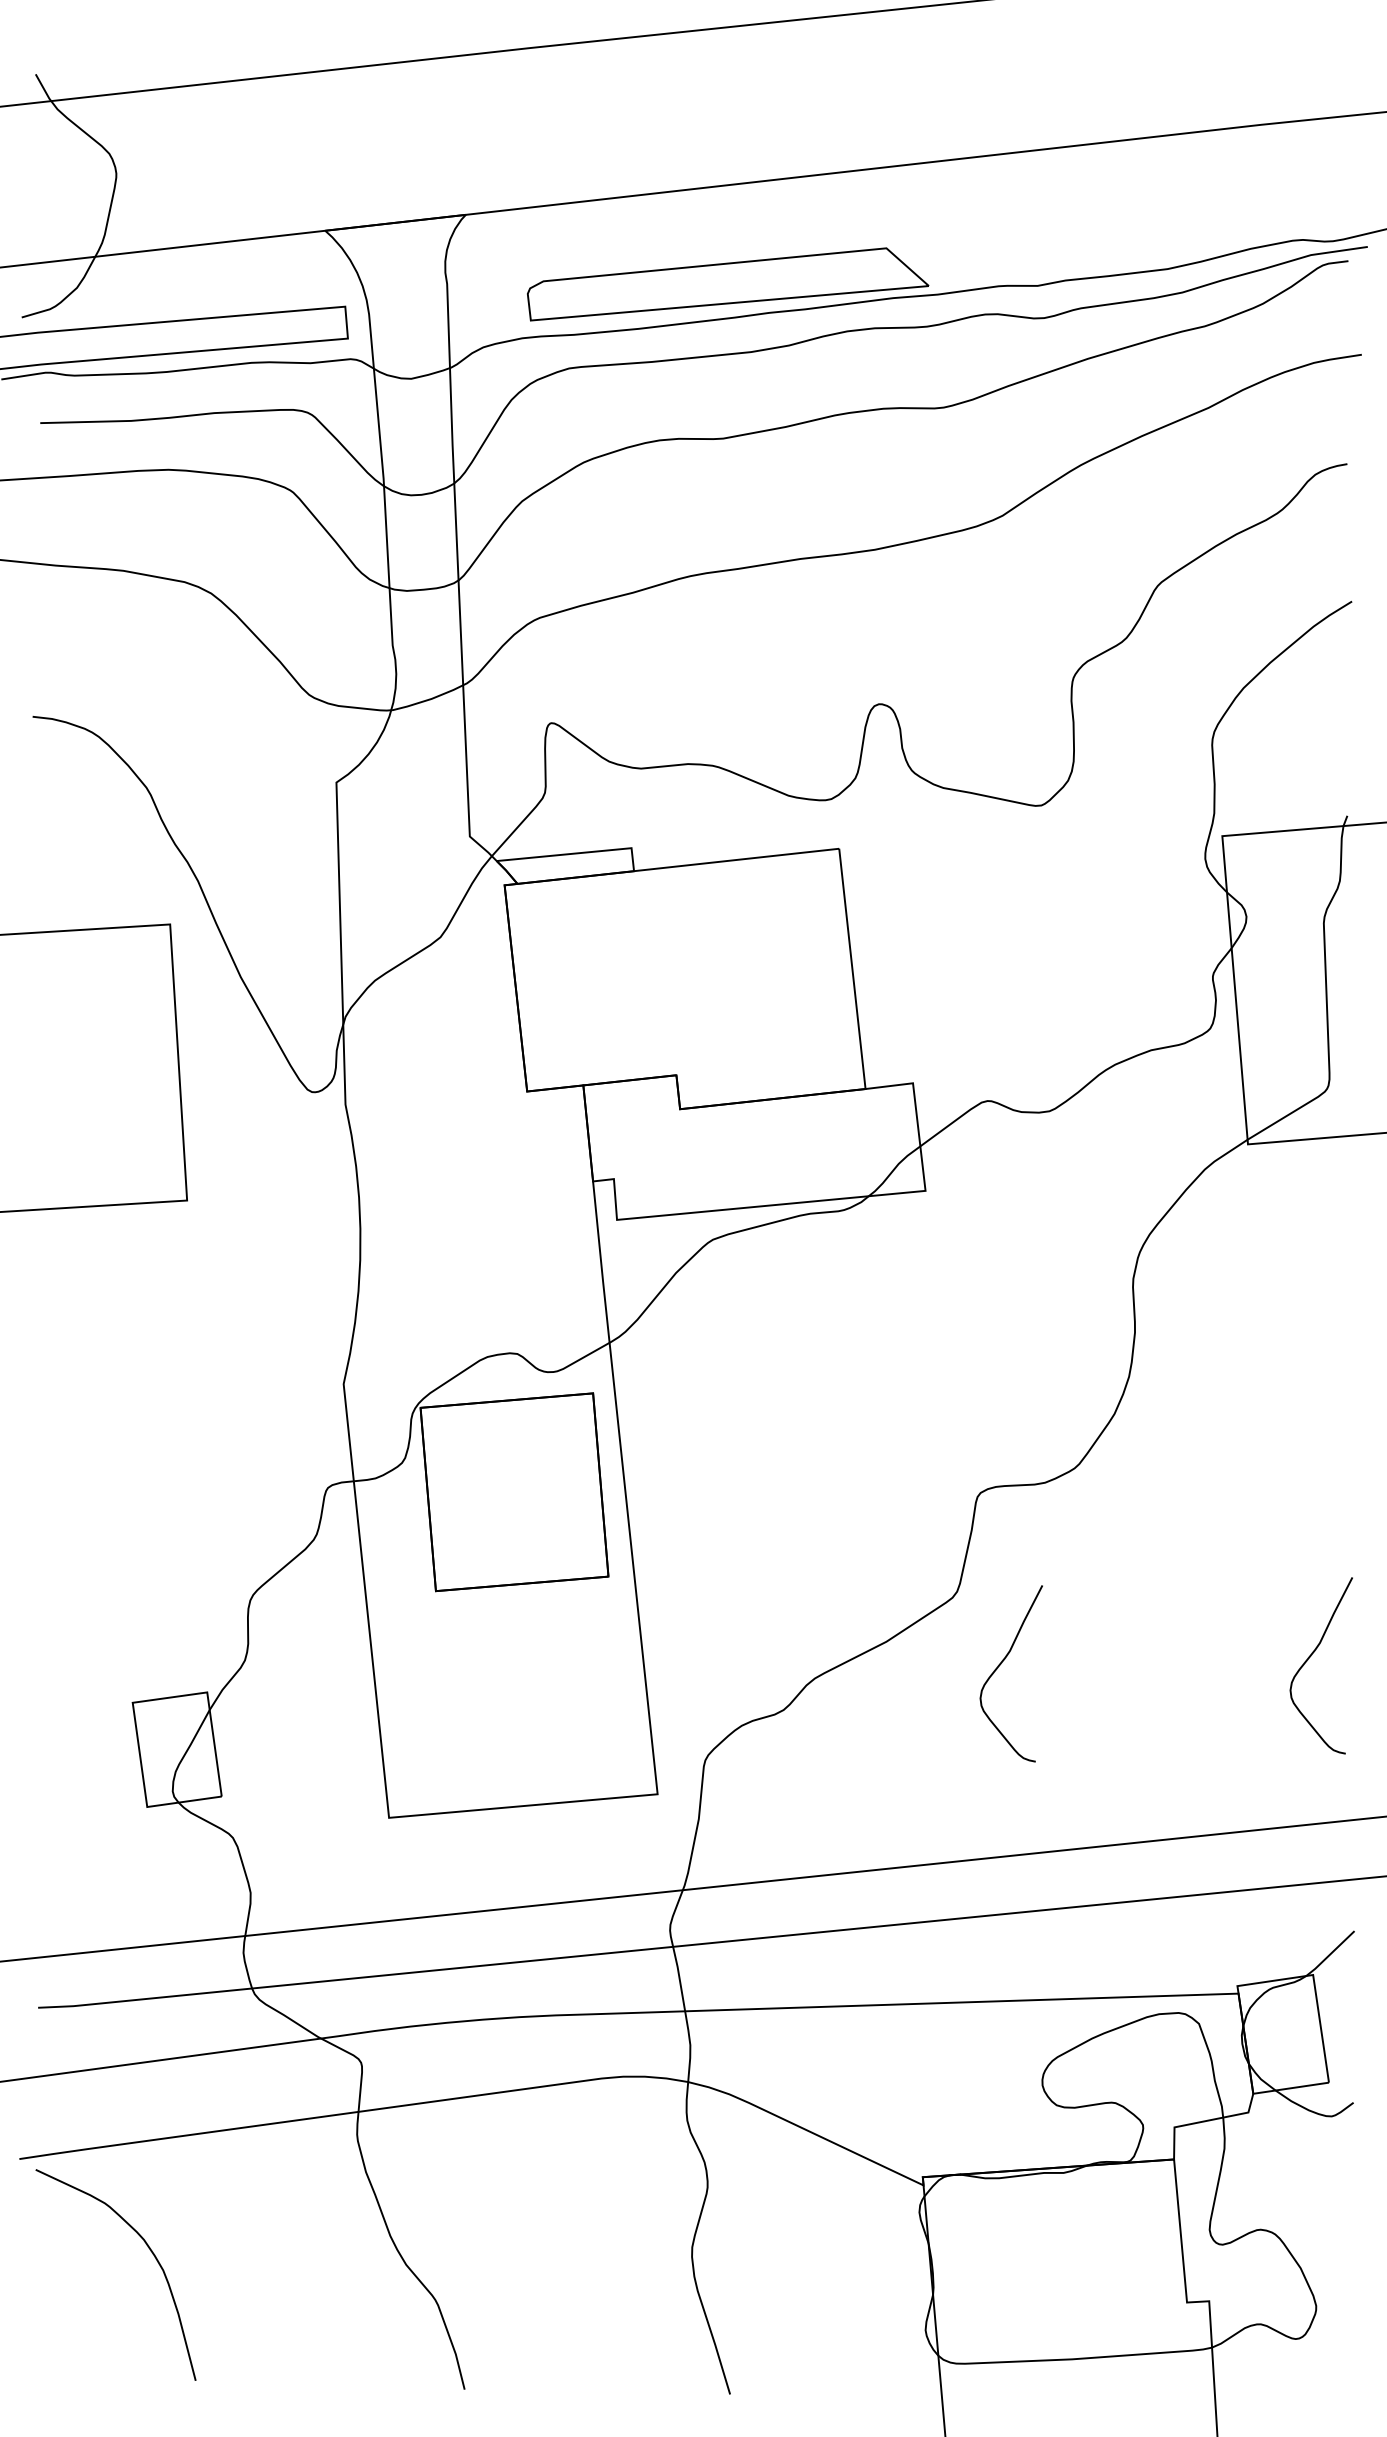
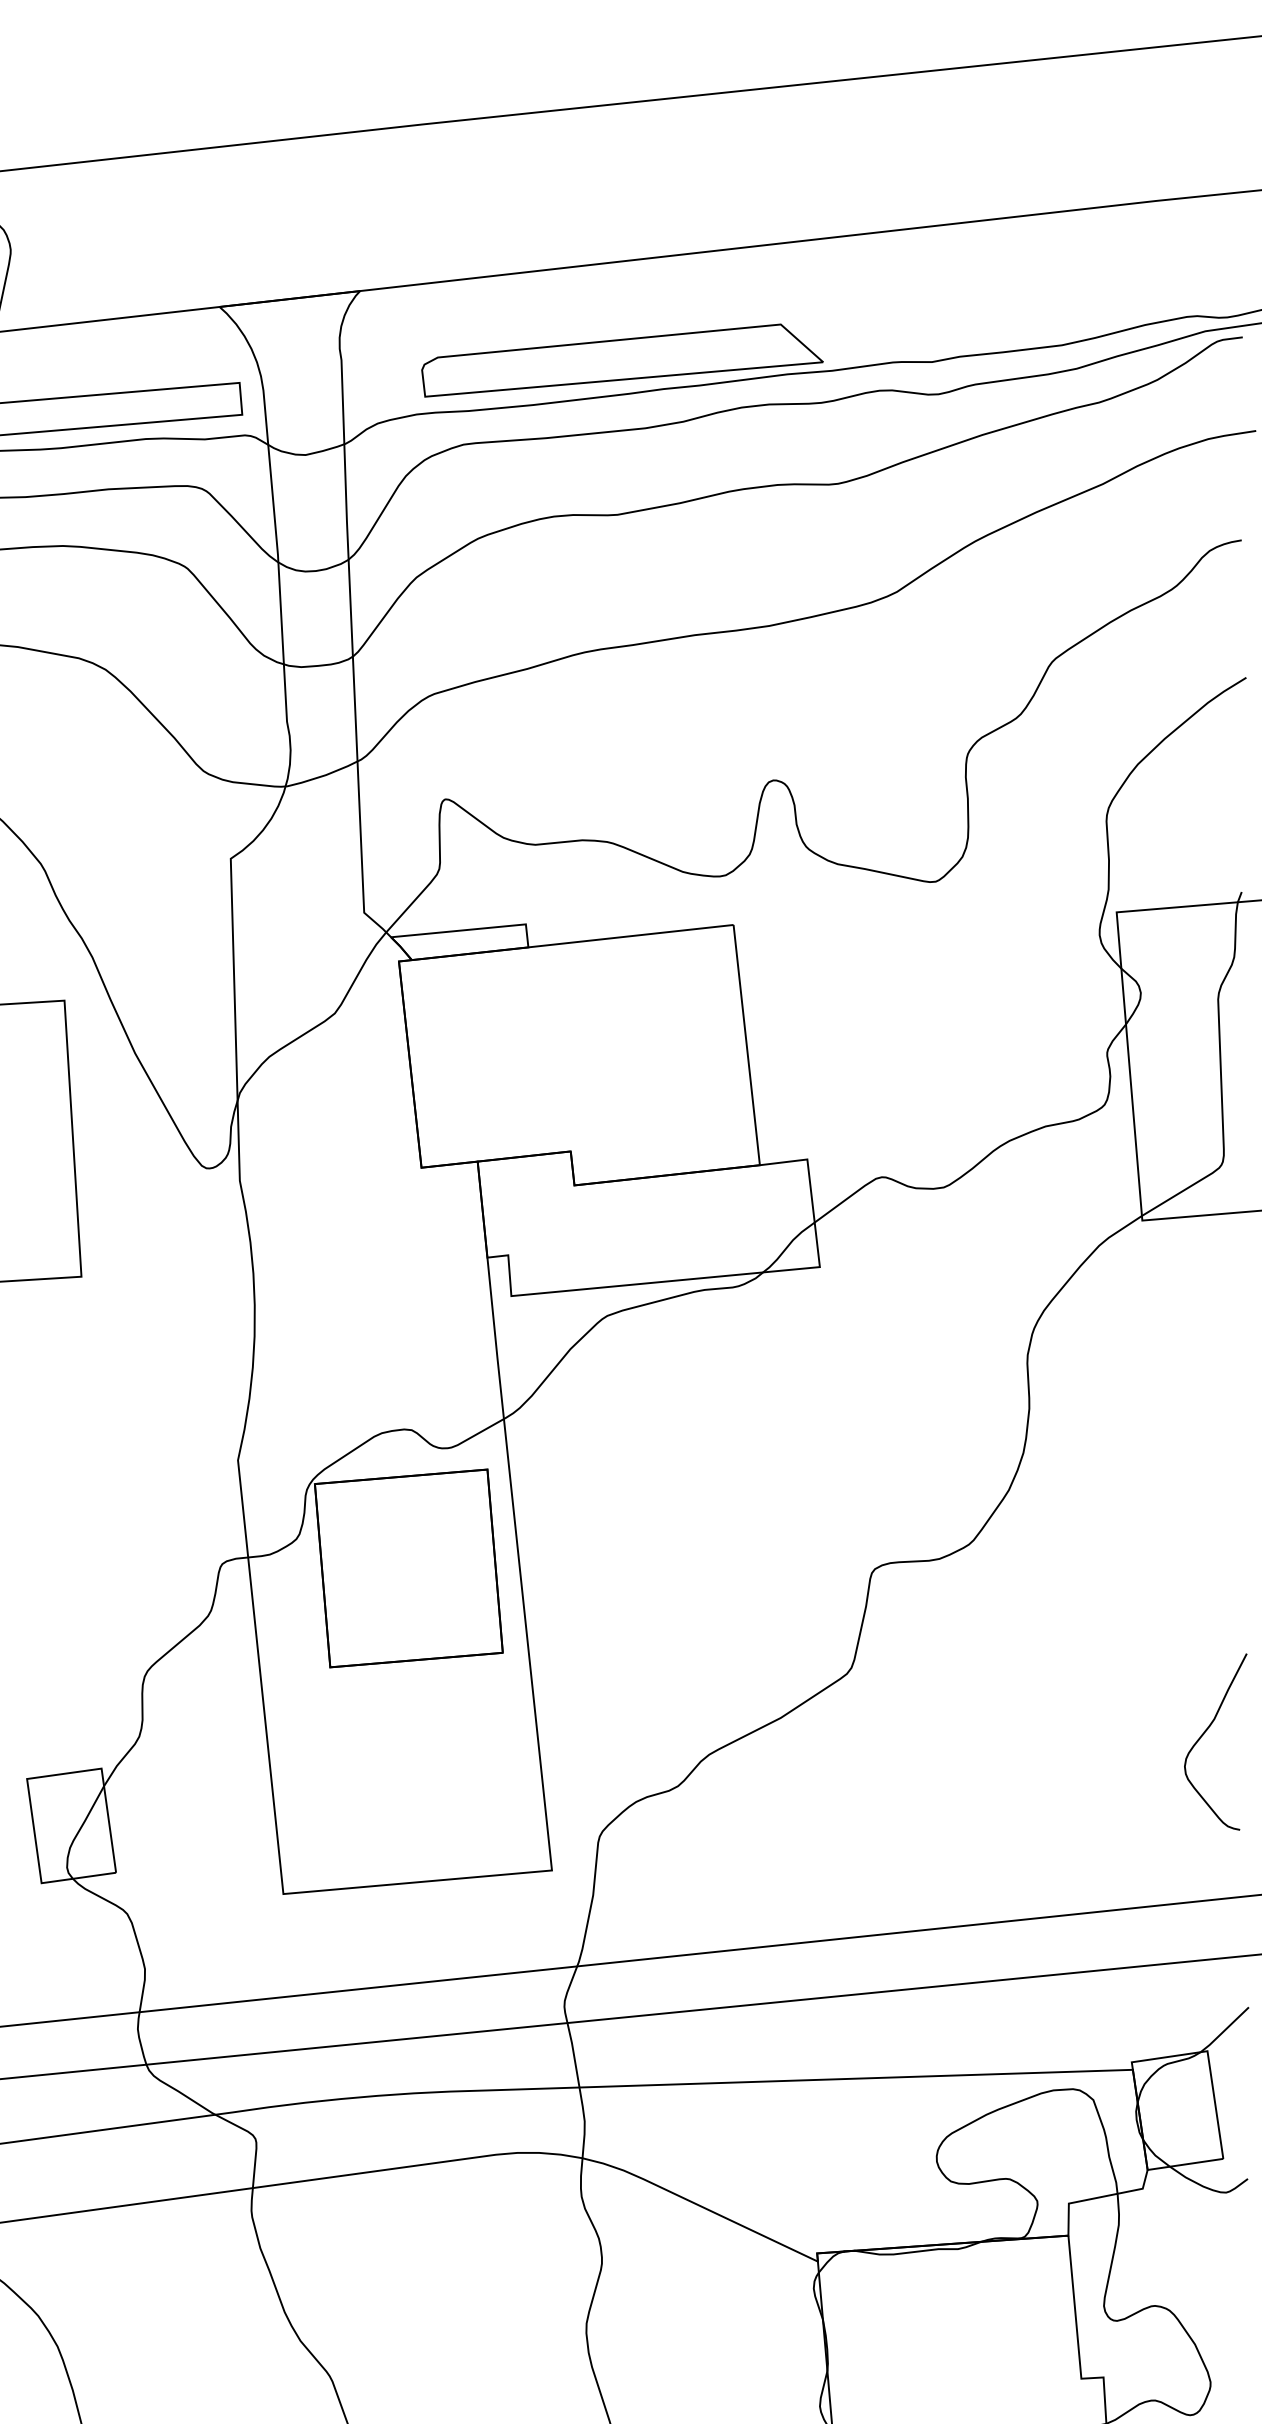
curve: (1001, 1664) -> (895, 1740), removed

